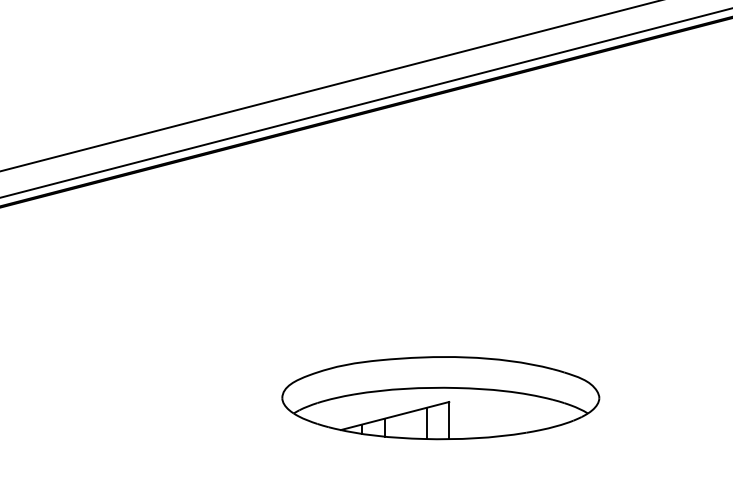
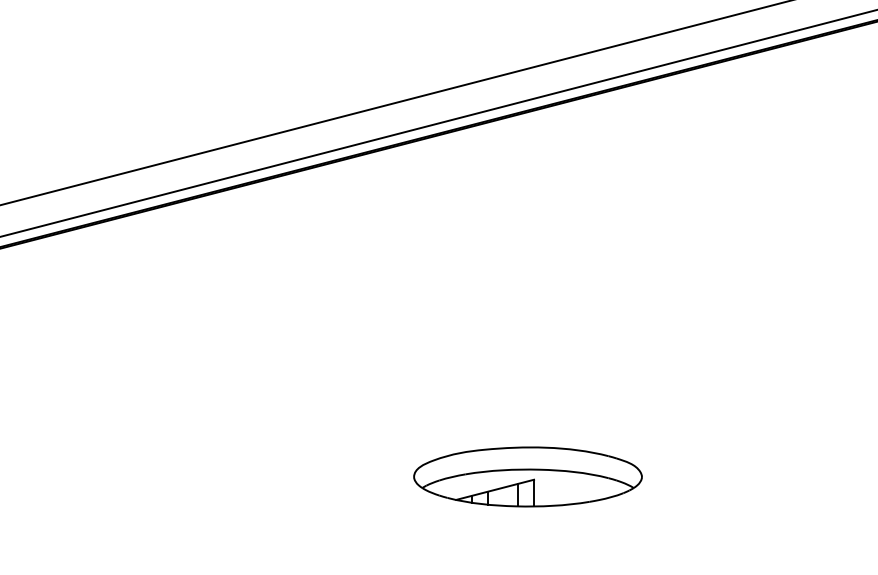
part: (440, 397) -> (527, 476), size x0.6

